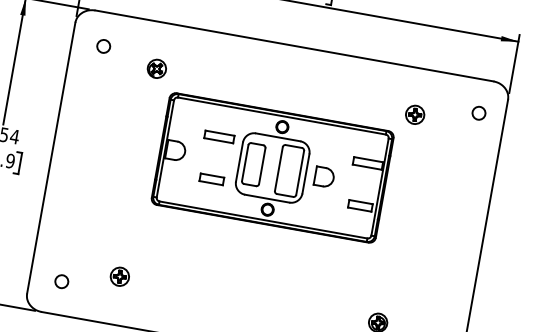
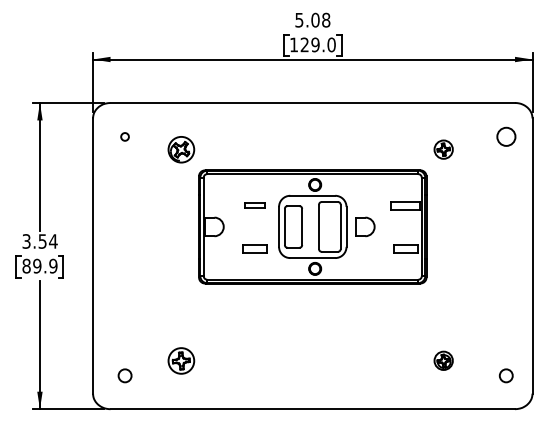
circle: (103, 45) -> (124, 136), size x0.6
part: (157, 68) -> (181, 149), size x1.4
circle: (478, 112) -> (505, 136), size x1.4
part: (219, 136) -> (254, 205), size x0.7
part: (120, 276) -> (181, 360), size x1.4

